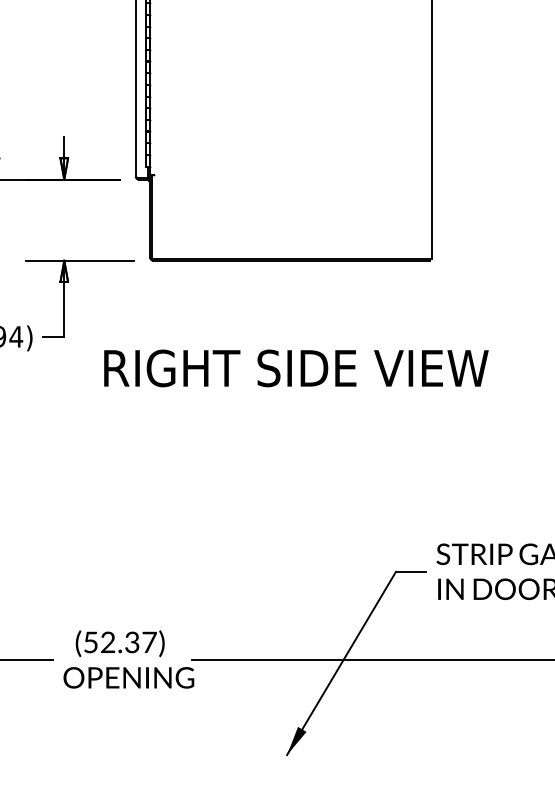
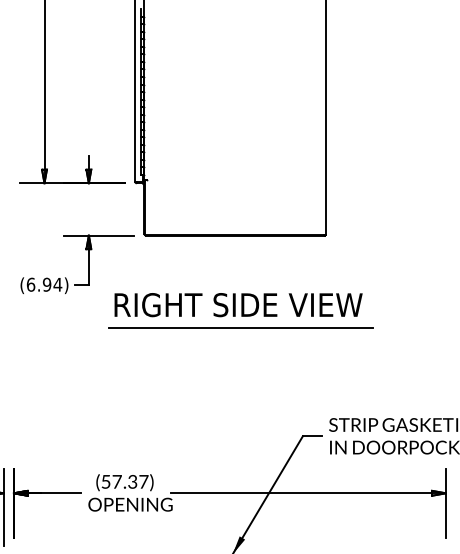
line: (299, 404) -> (240, 328), added
text: (107, 641) -> (116, 481), (52.37) -> (57.37)

